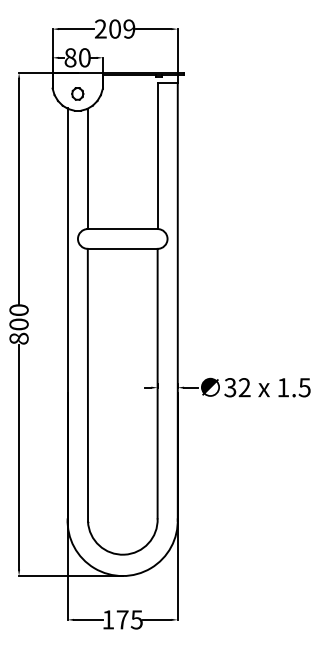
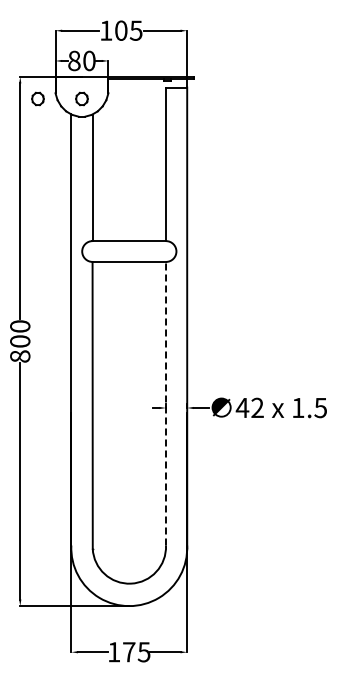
text: (115, 28) -> (121, 30), 209 -> 105
part: (35, 93) -> (37, 98), added
line: (158, 383) -> (166, 403), solid -> dashed
text: (230, 387) -> (242, 407), 32 -> 42

